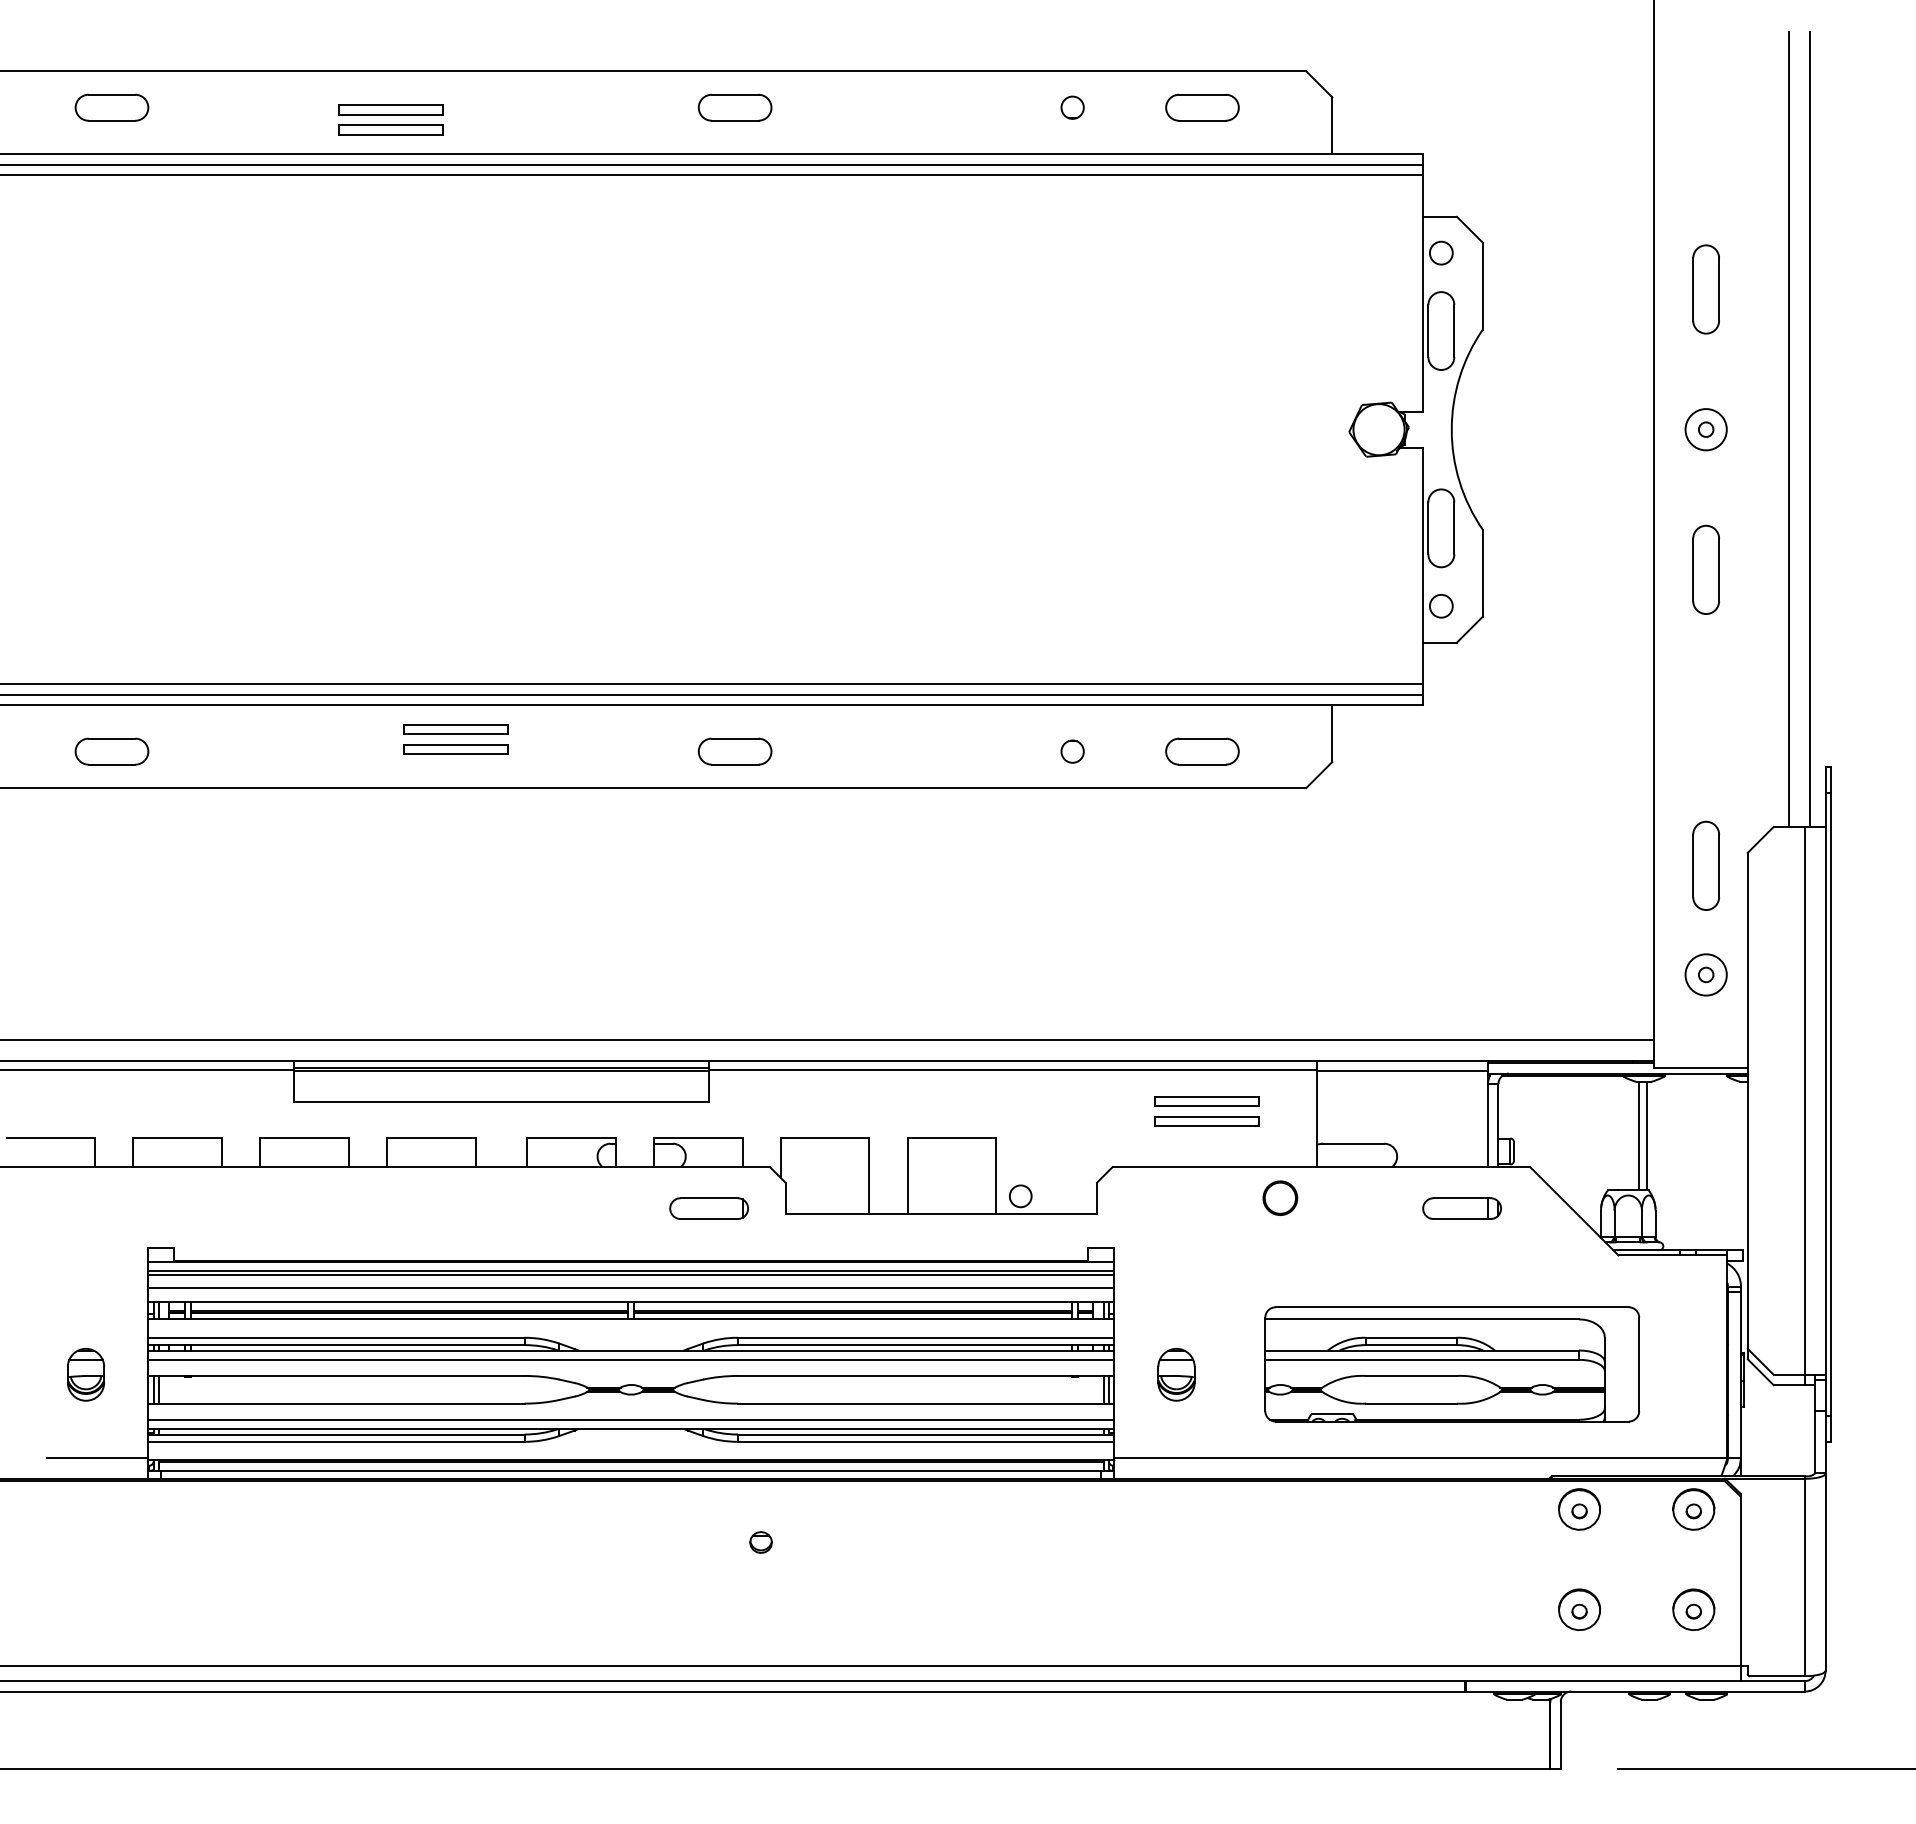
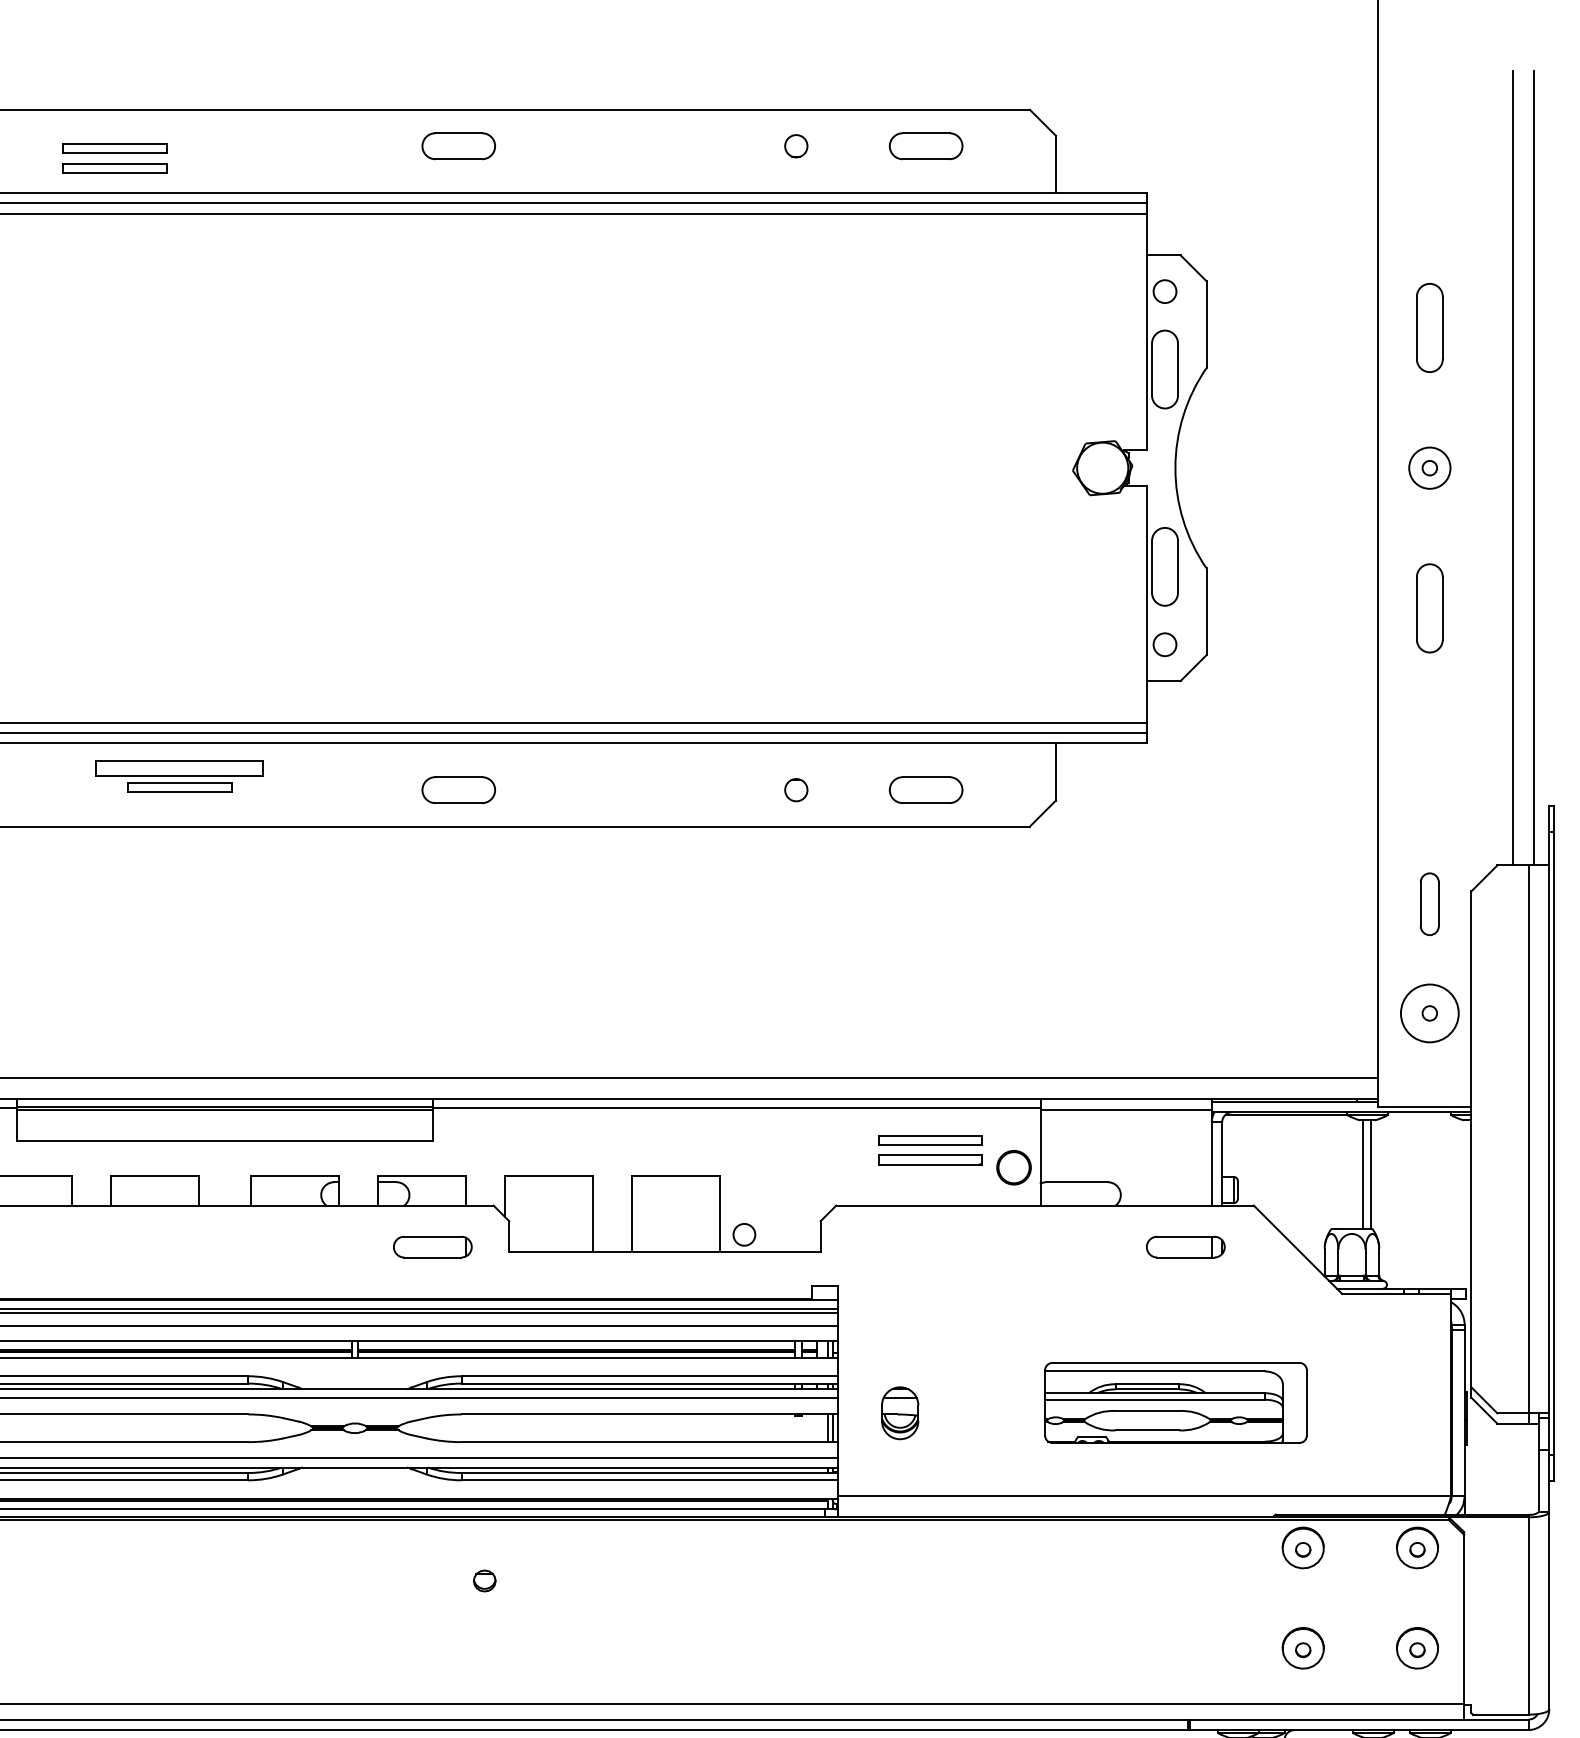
part: (455, 729) -> (179, 767), size x1.6
part: (1705, 865) -> (1429, 903), size x0.7
circle: (1705, 974) -> (1429, 1012), size x1.4
part: (1280, 1197) -> (1014, 1166), moved
part: (1452, 1364) -> (1176, 1402), size x0.7

